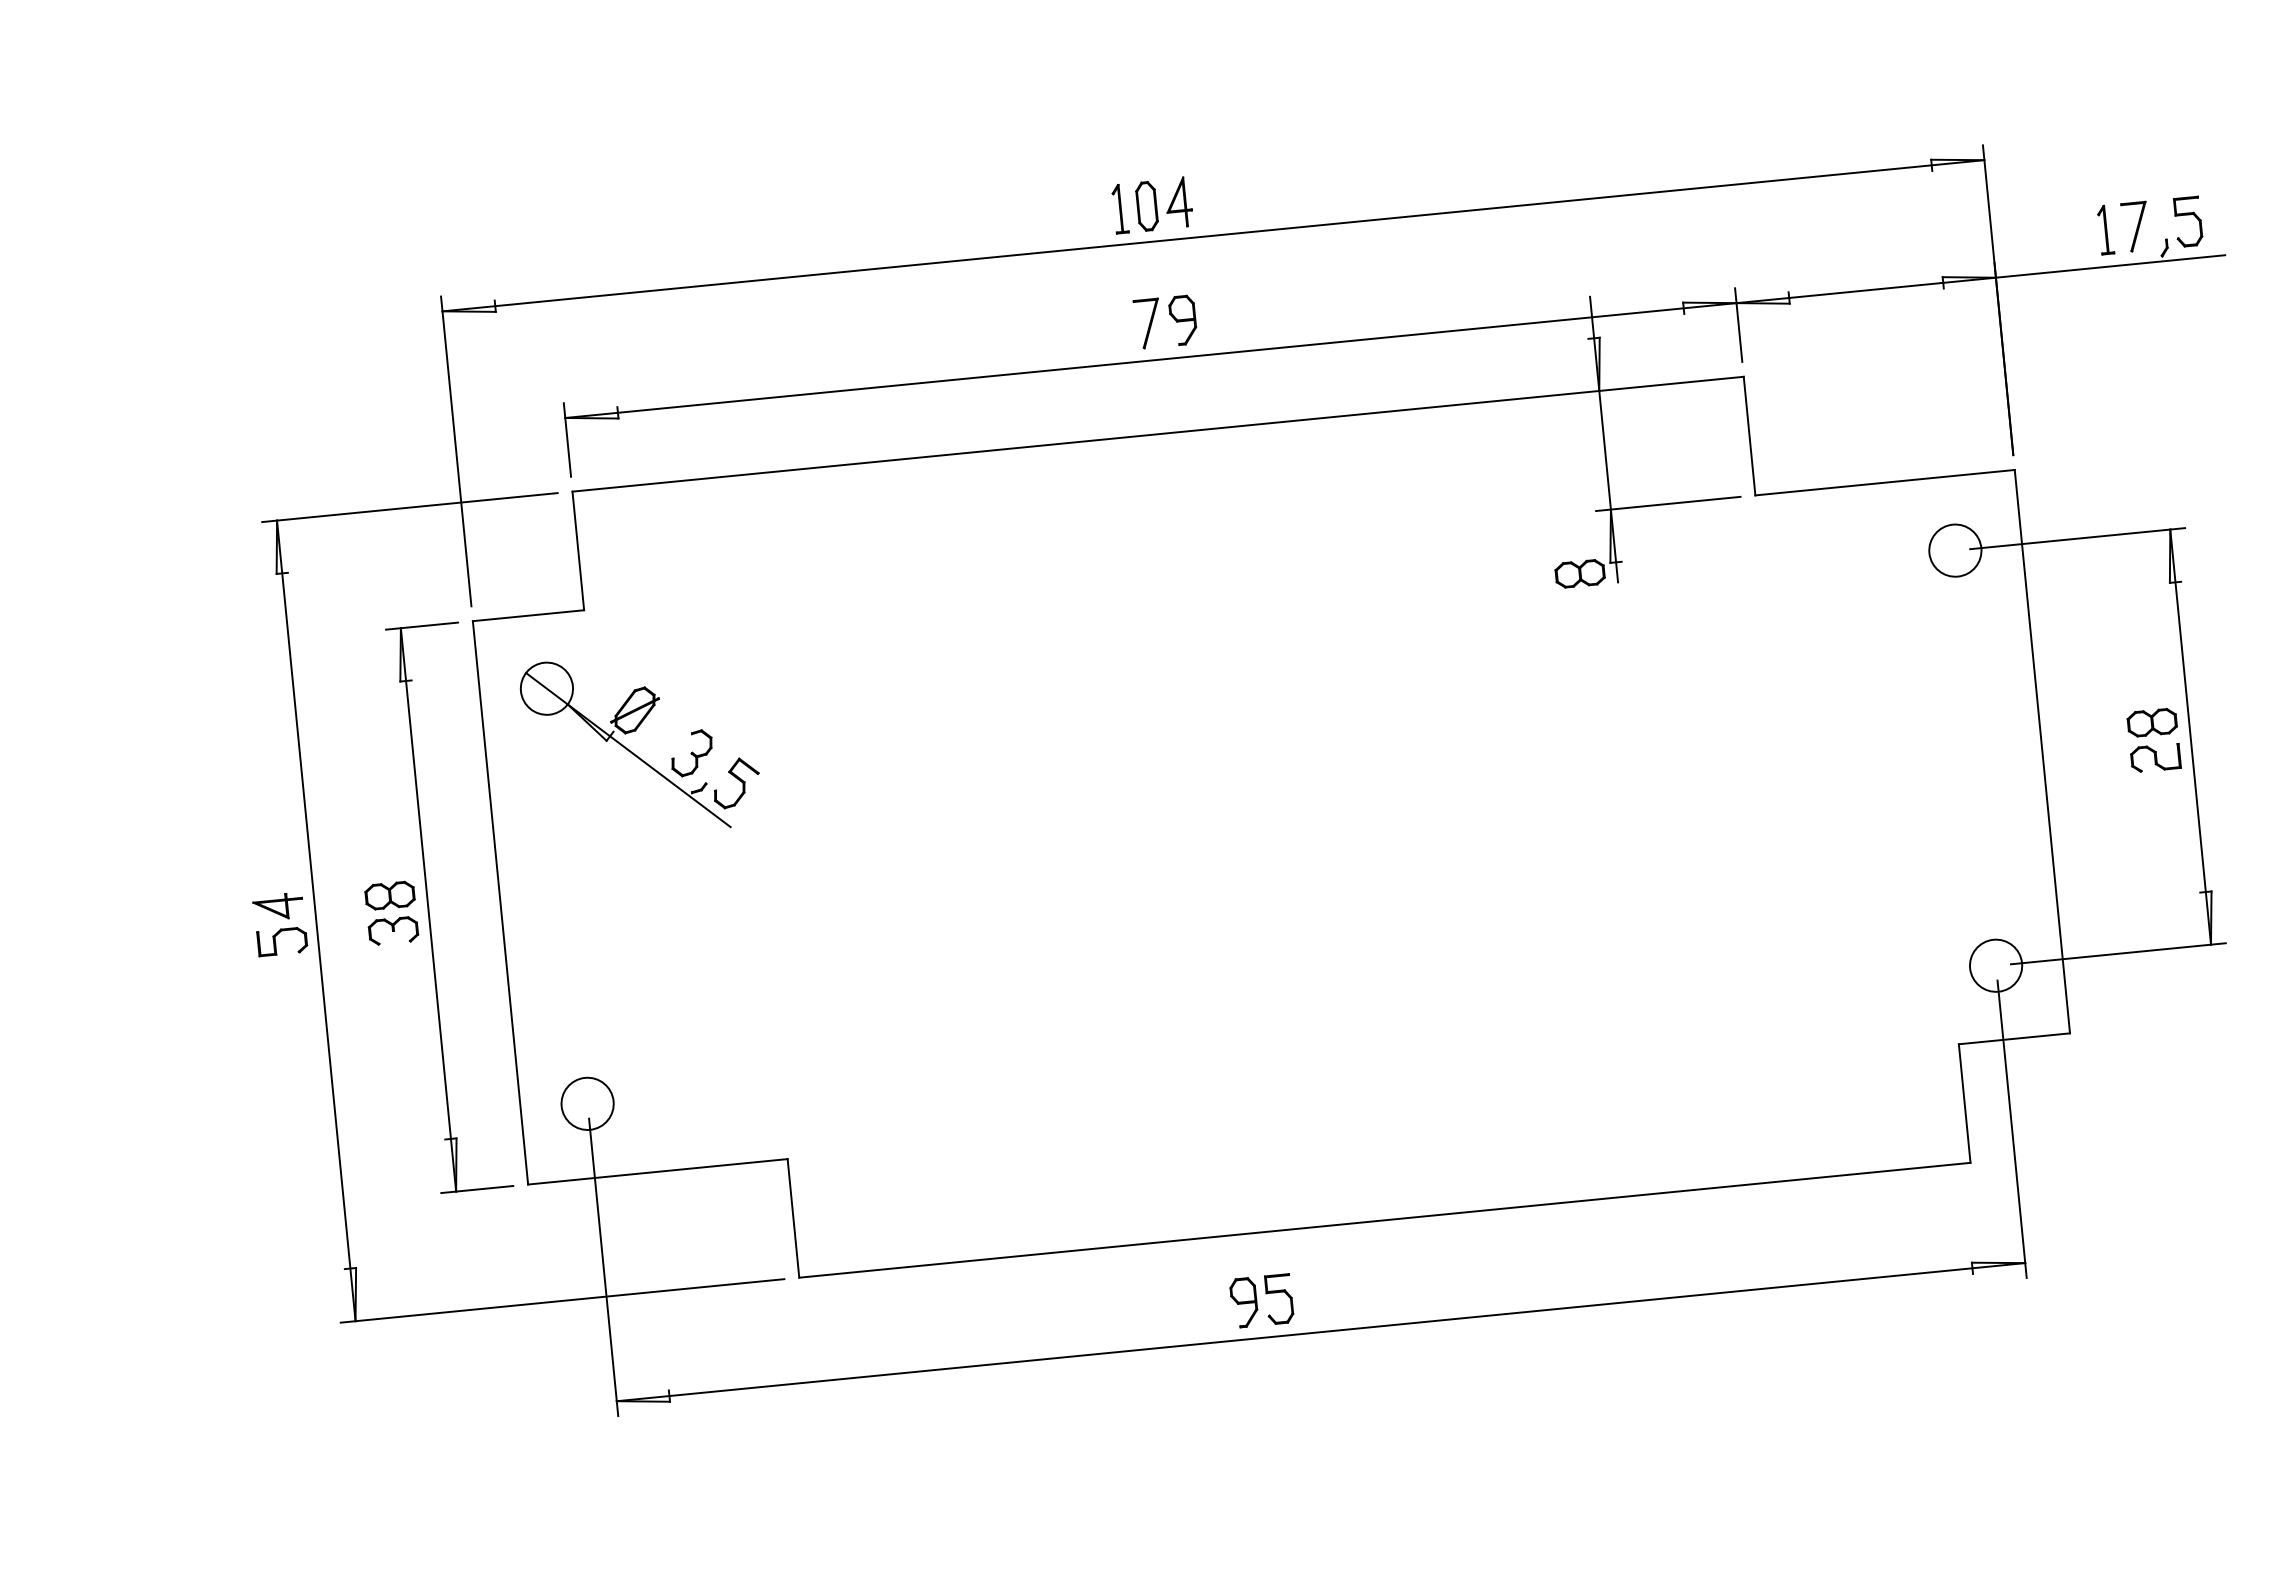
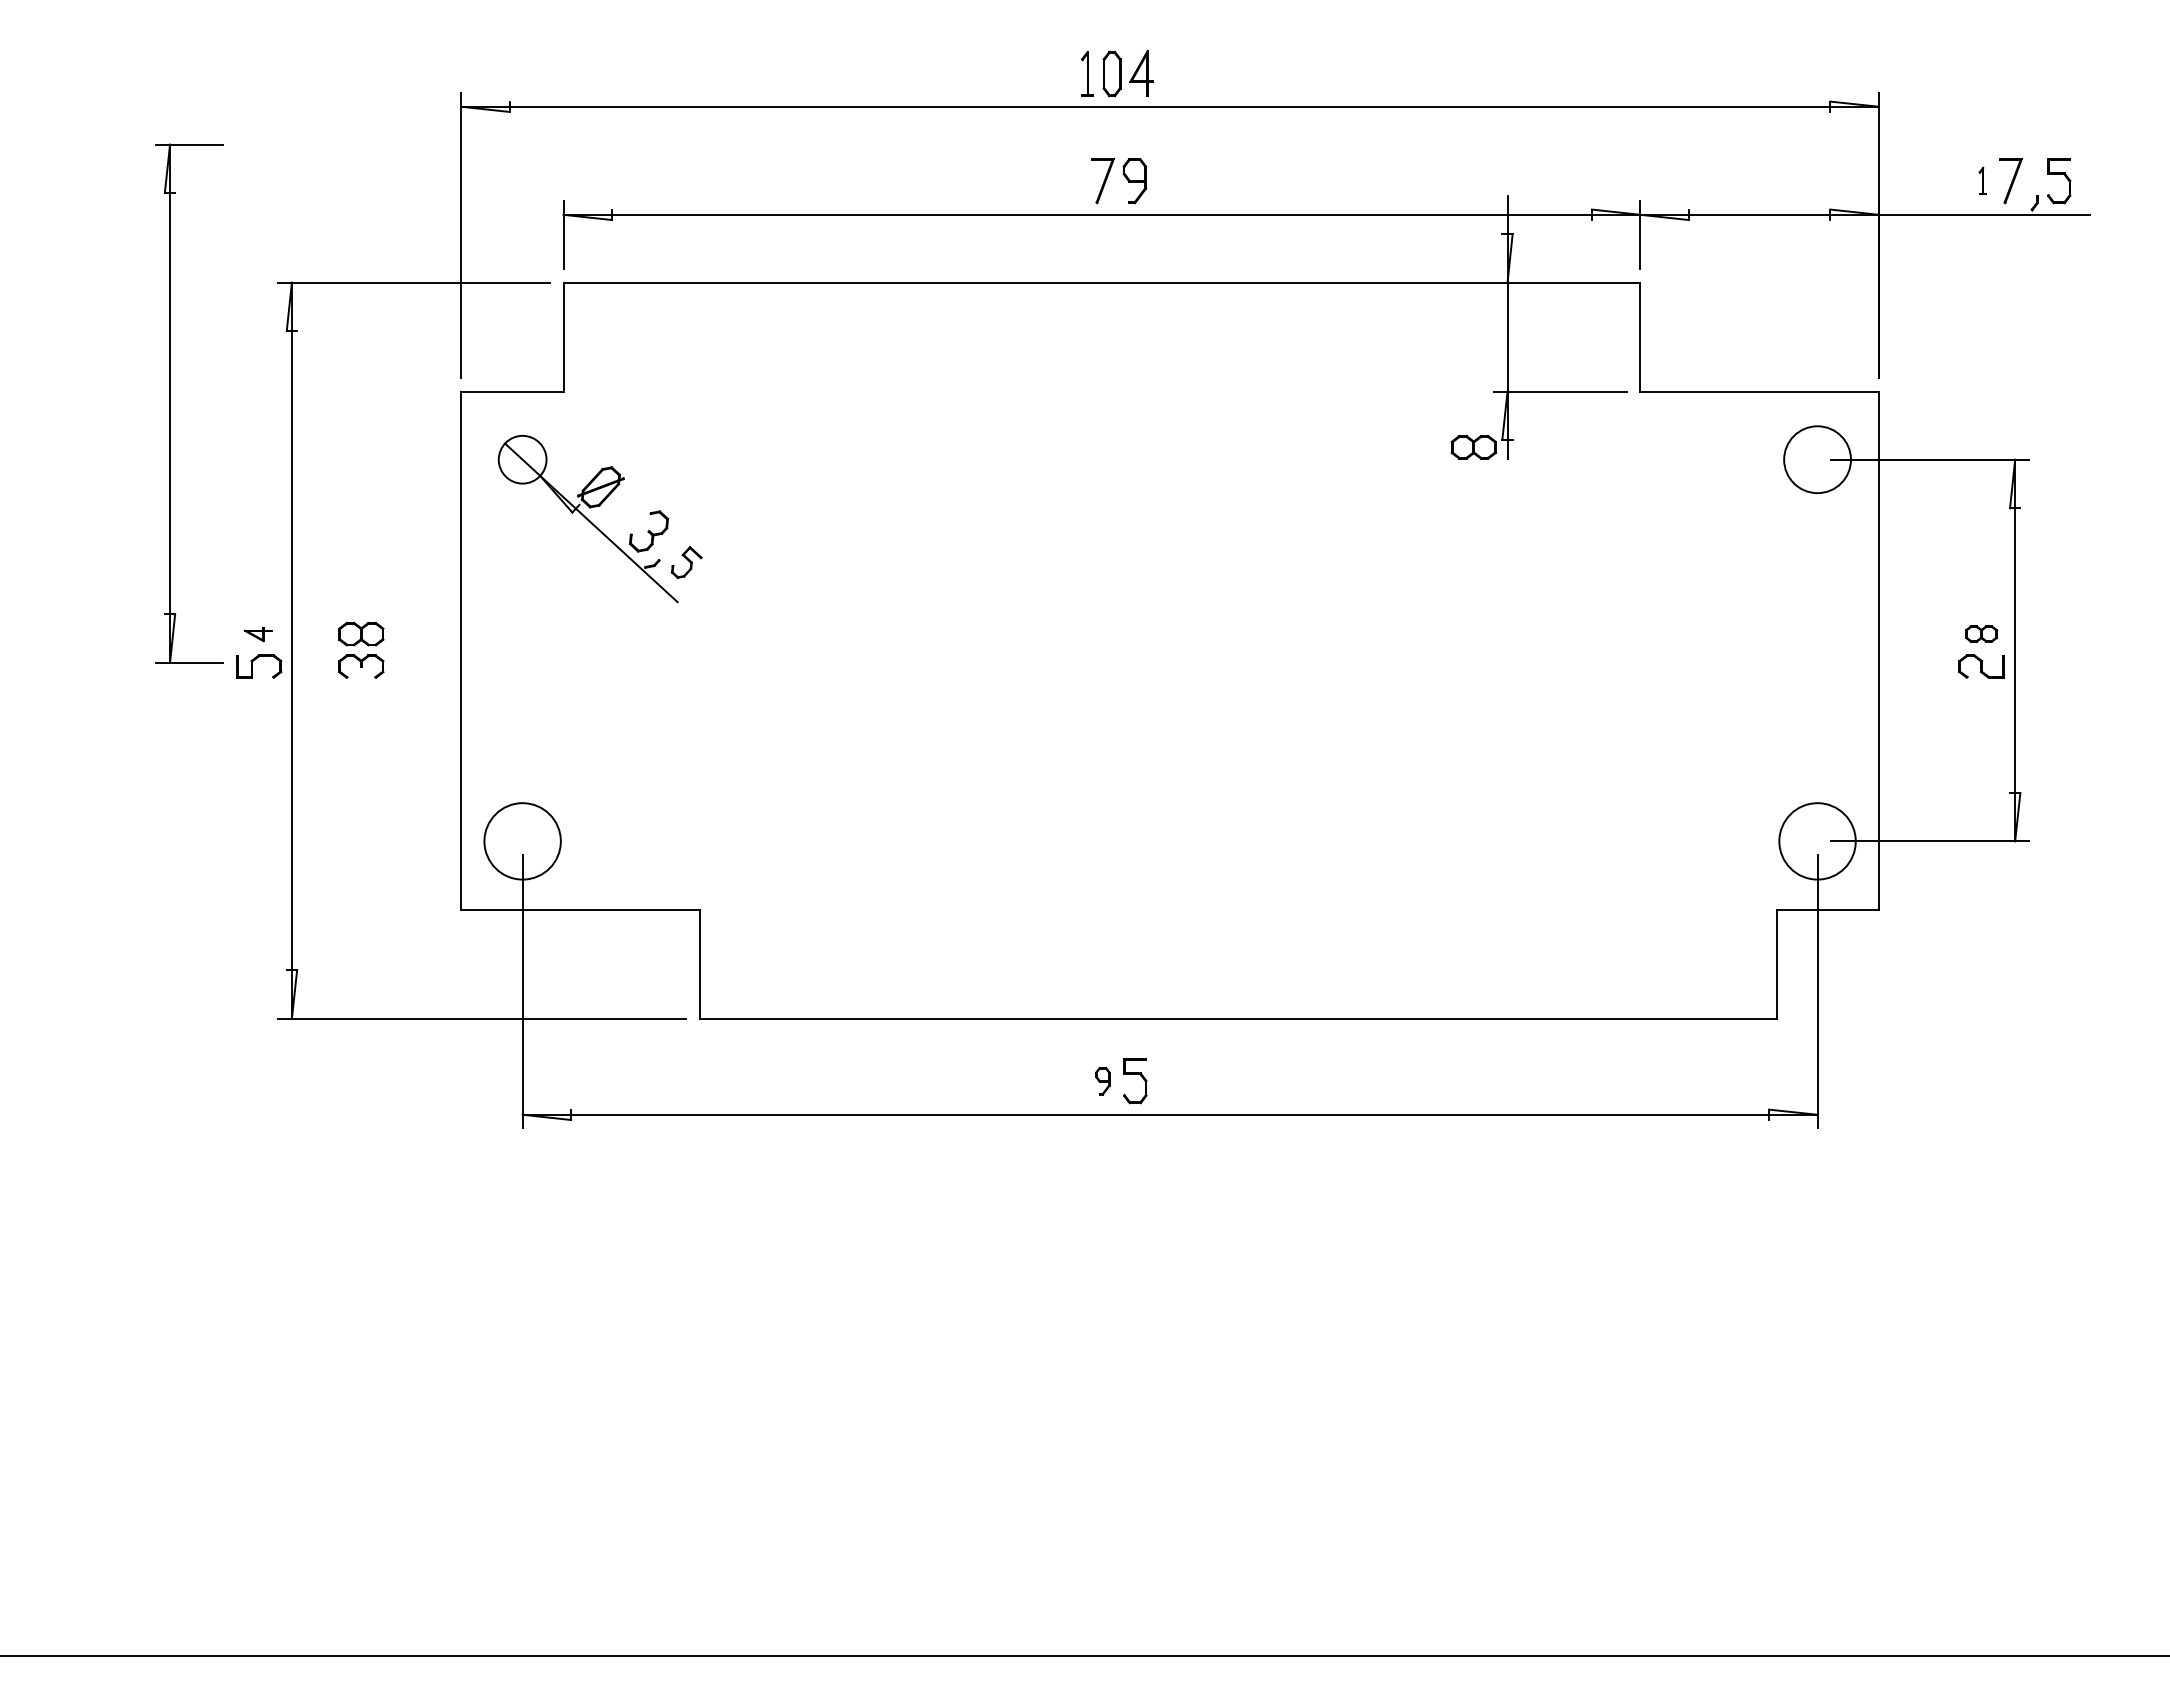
part: (2105, 229) -> (1982, 180), size x0.6
circle: (1955, 550) -> (1817, 459), size x1.4
part: (2152, 722) -> (1981, 633), size x0.7
part: (736, 783) -> (686, 562), size x0.7
part: (278, 907) -> (258, 634), size x0.6
part: (428, 909) -> (170, 403), moved
circle: (1996, 965) -> (1817, 841), size x1.6
circle: (587, 1103) -> (522, 841), size x1.6
part: (1243, 1303) -> (1102, 1081), size x0.6

